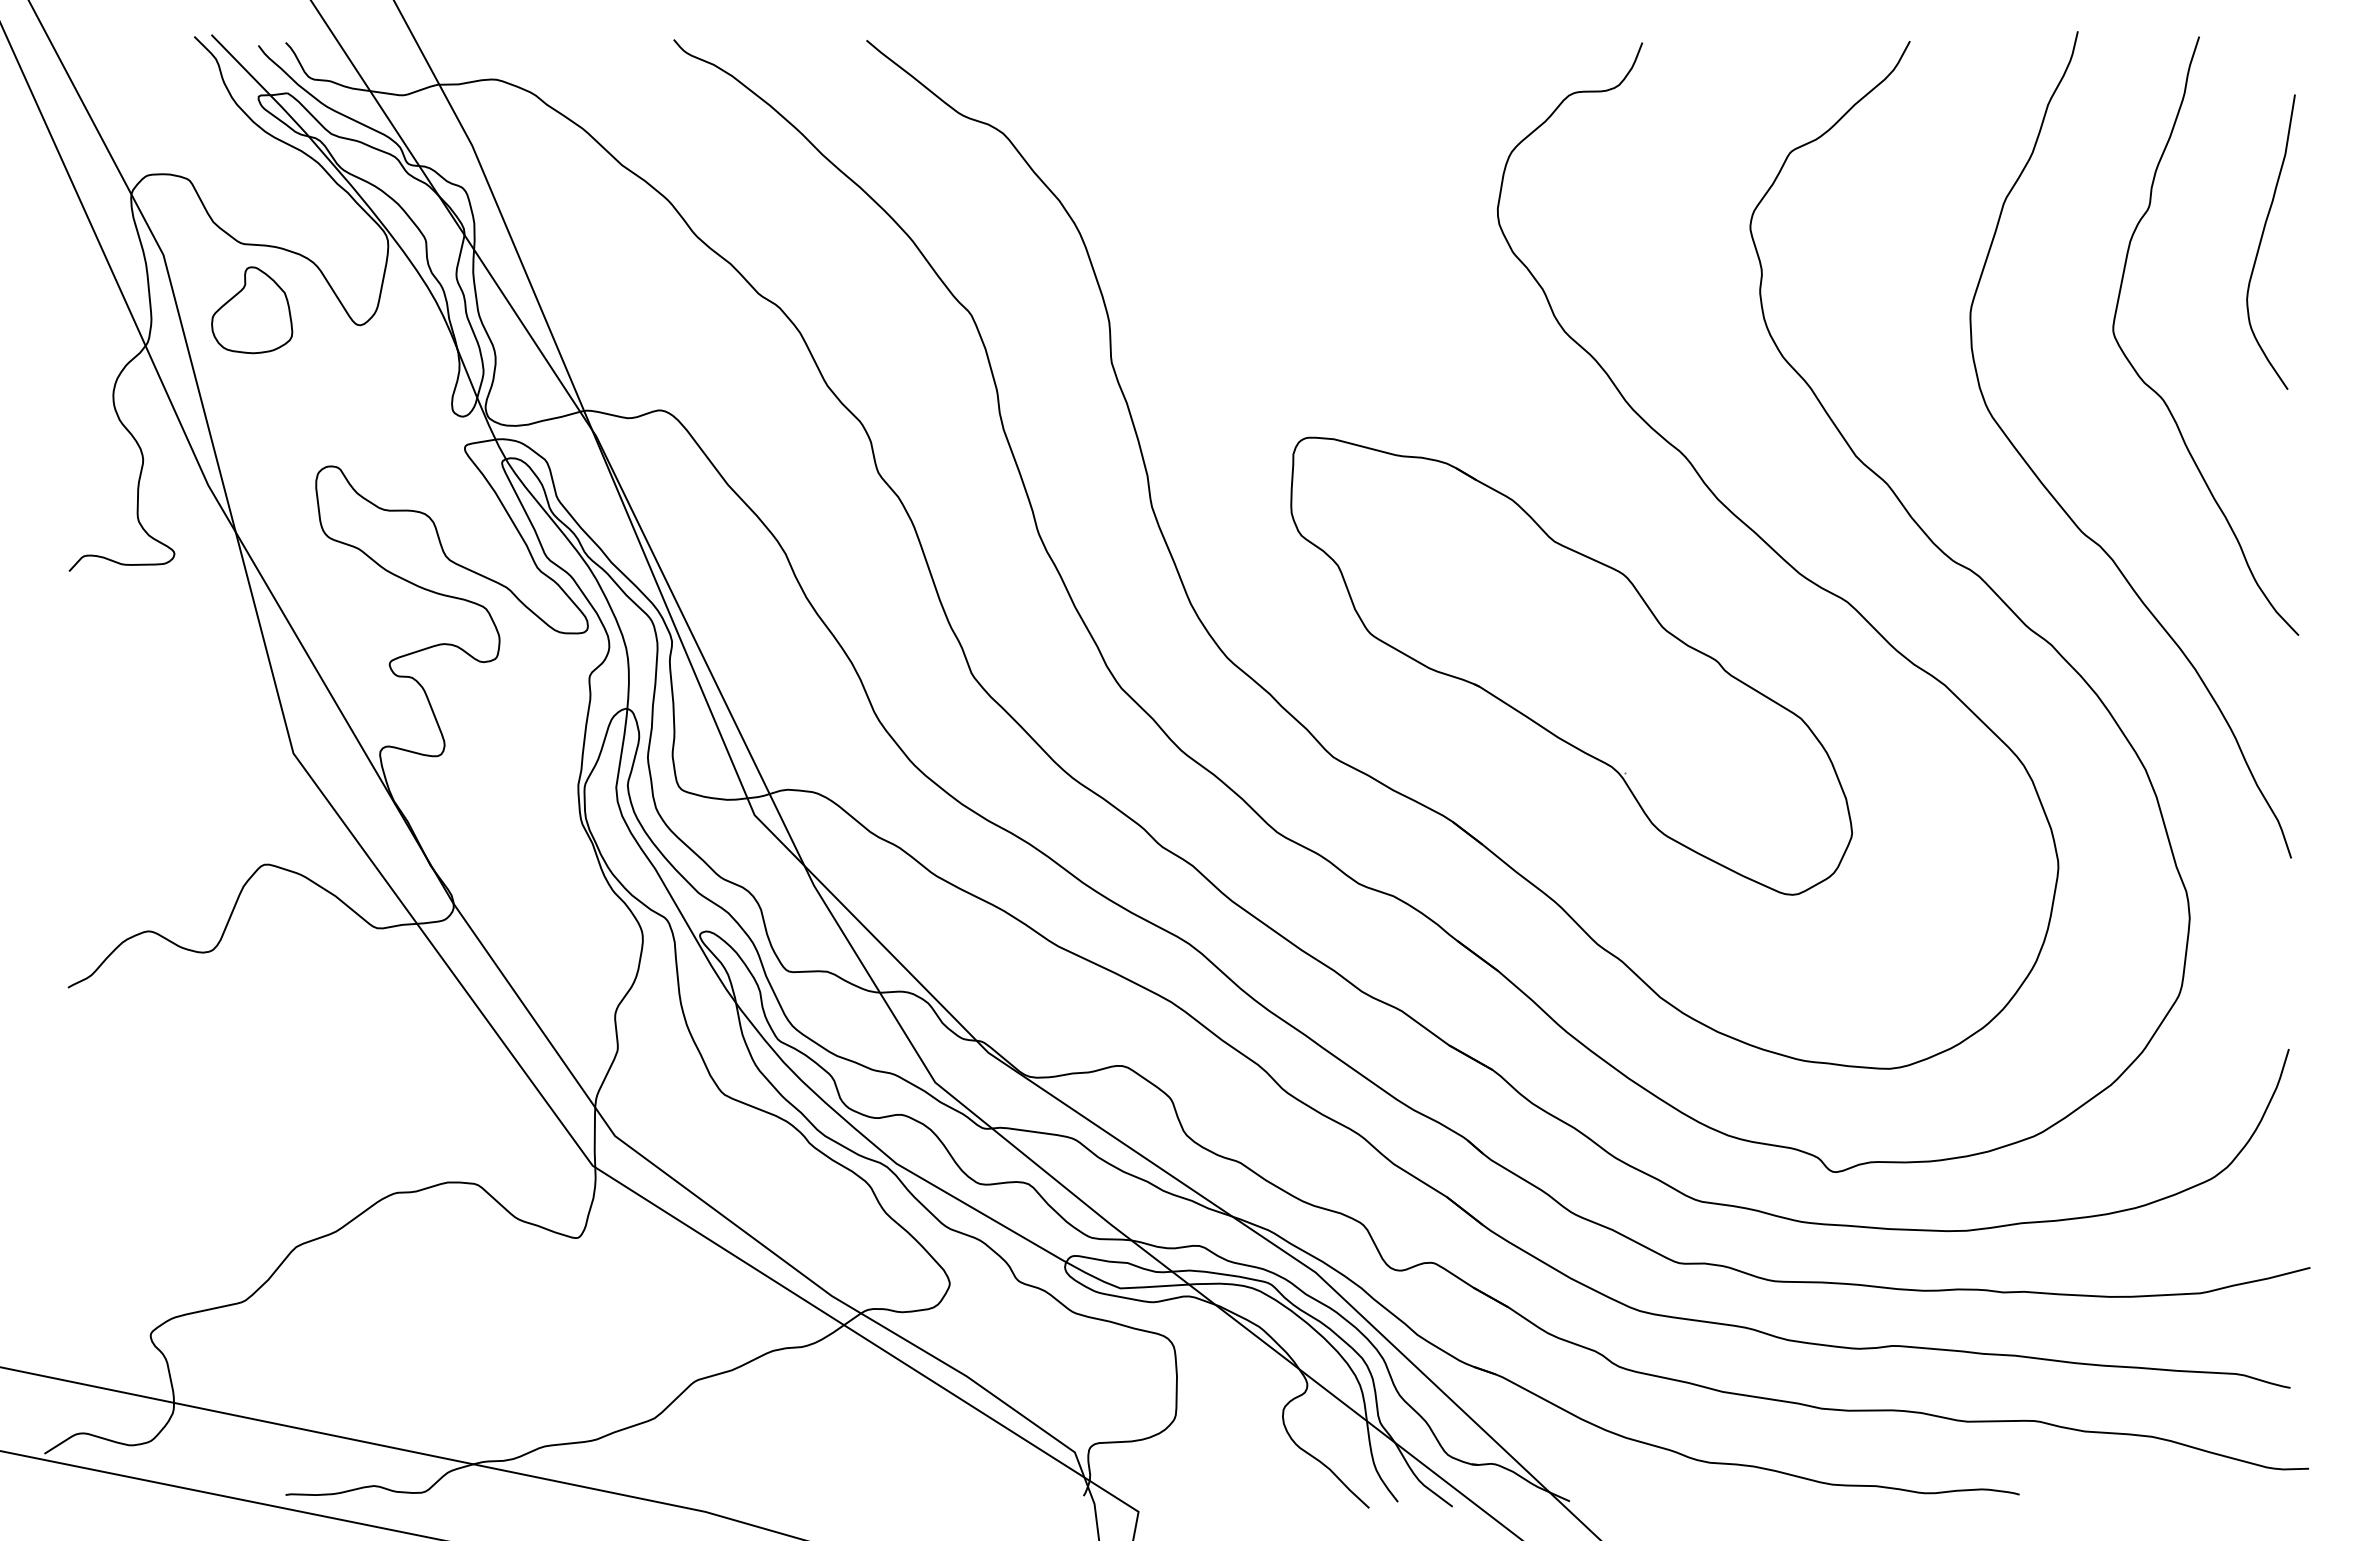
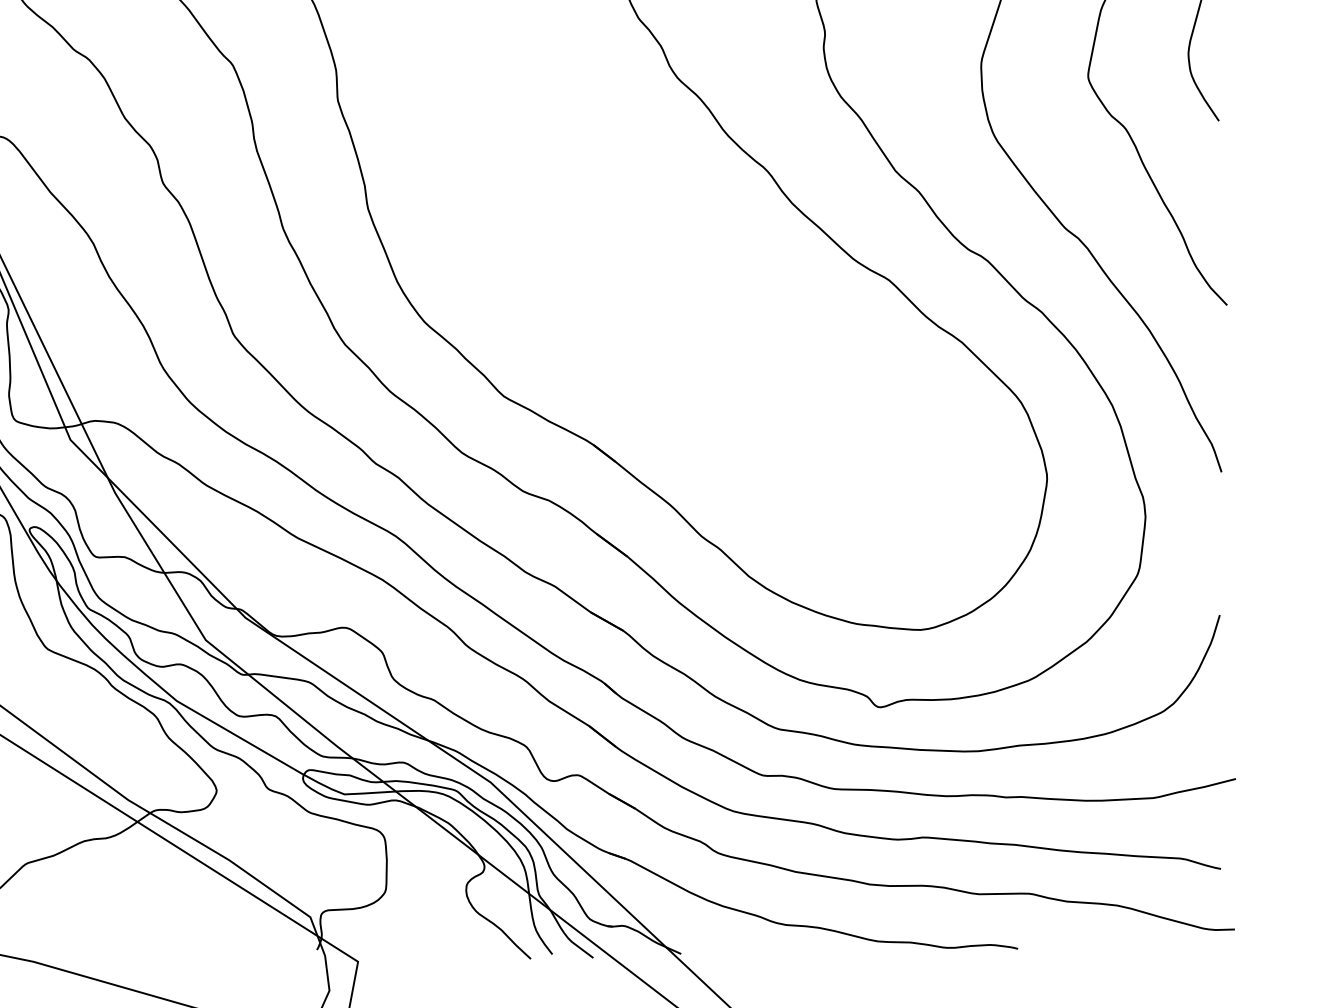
part: (1571, 665) -> (682, 327), removed

